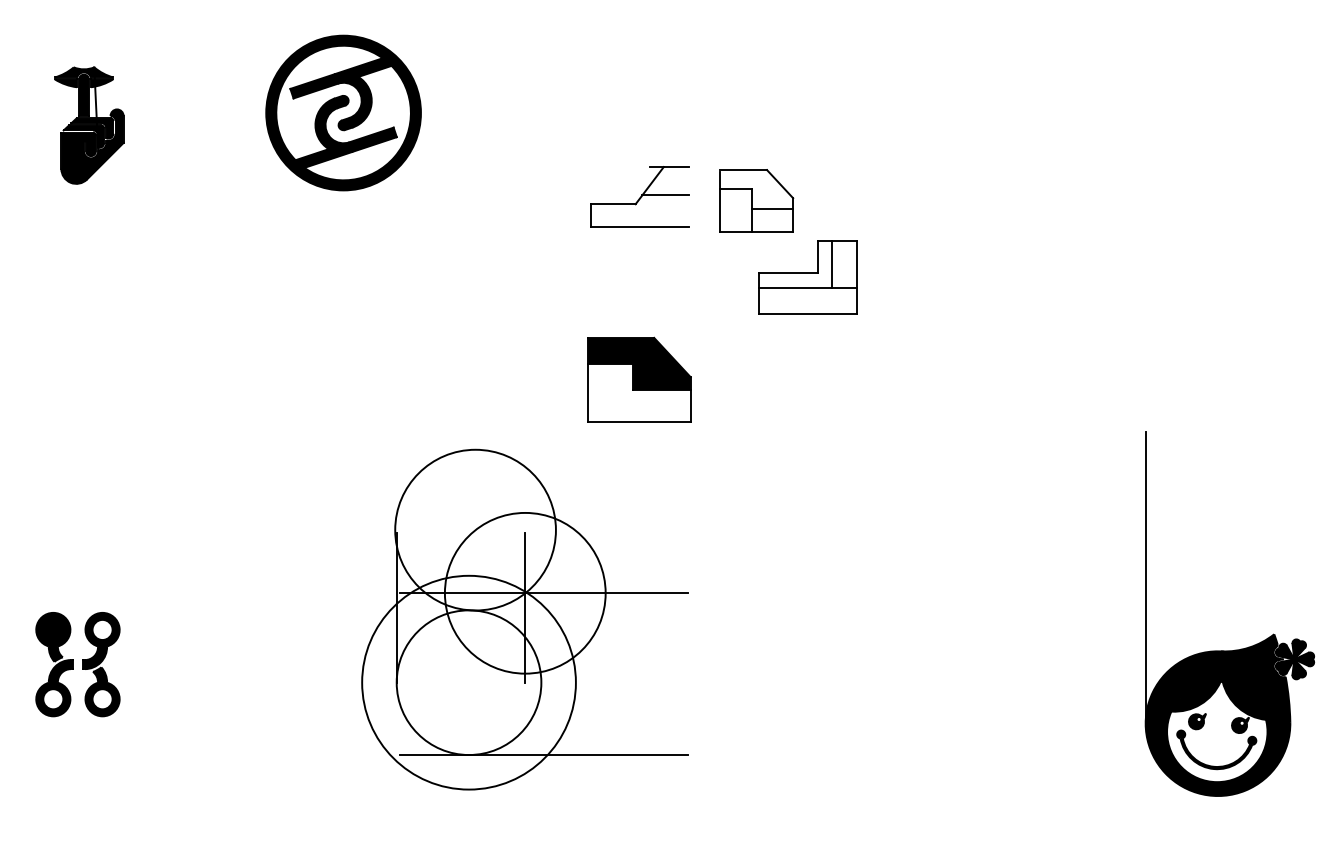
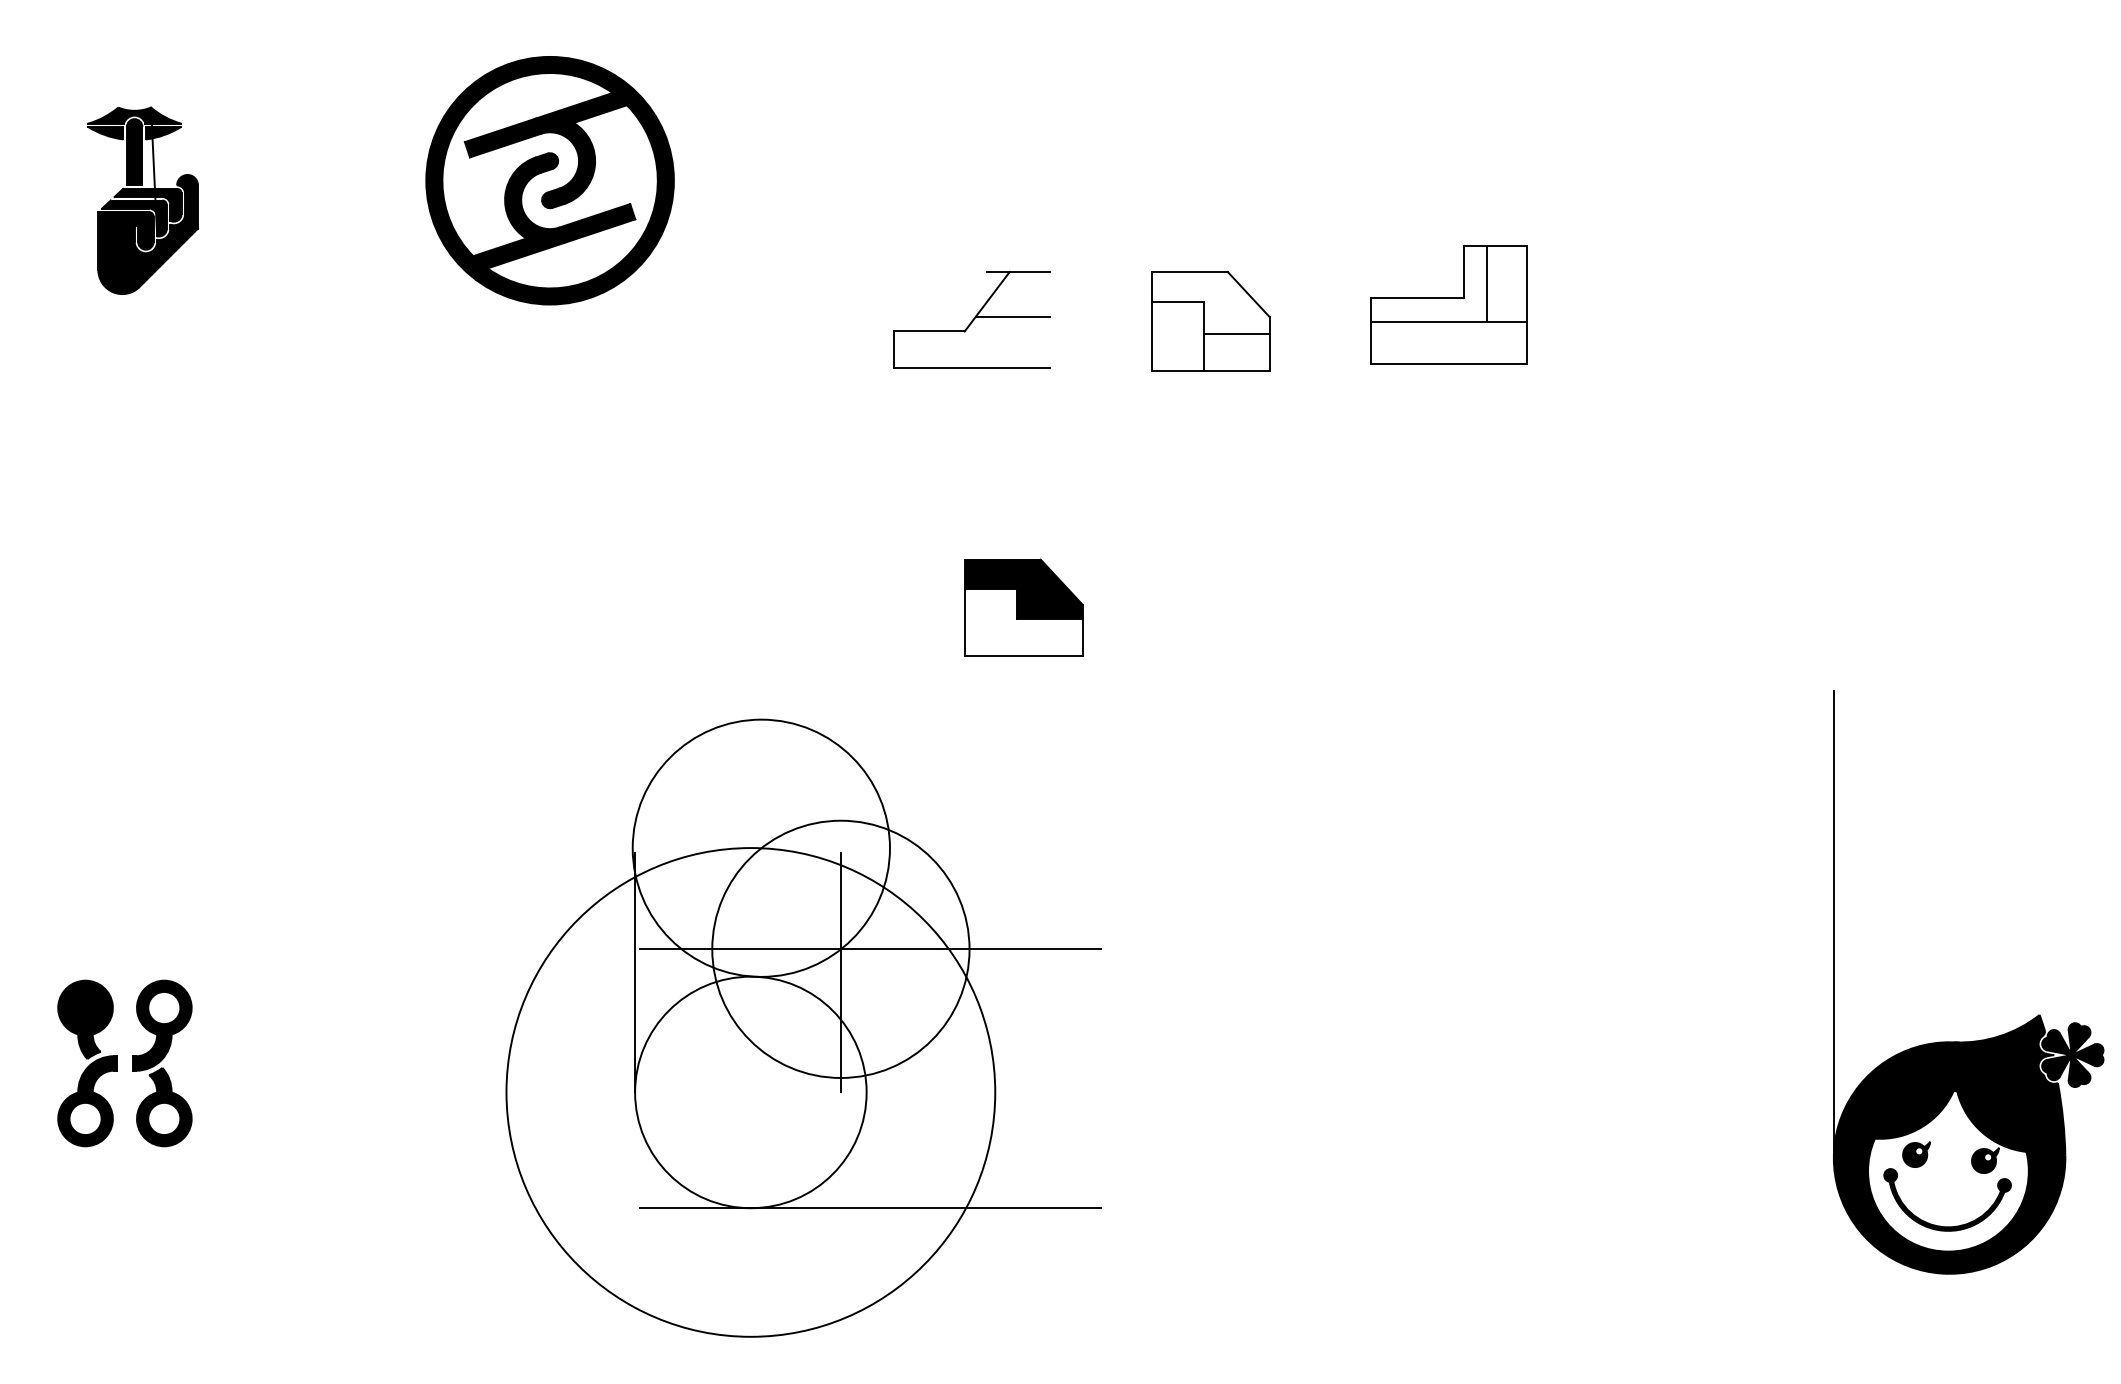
part: (639, 196) -> (970, 319), moved
part: (807, 277) -> (1447, 304), moved
part: (639, 379) -> (1023, 607), size x0.71
circle: (468, 682) -> (750, 1092), size x1.43

